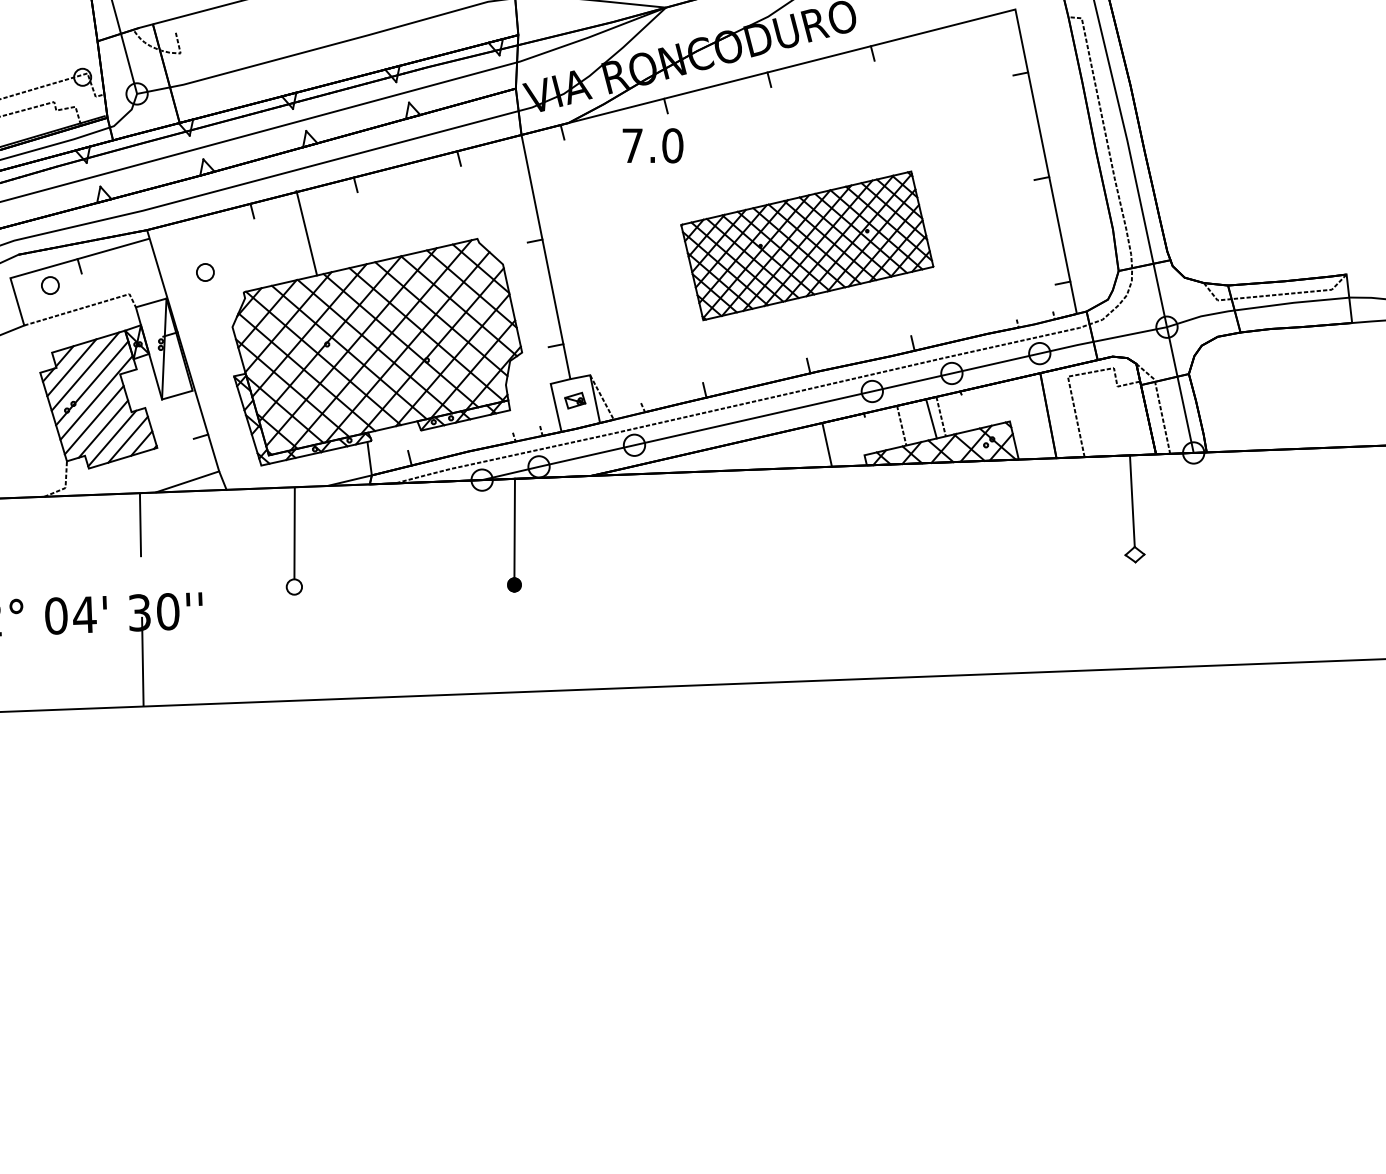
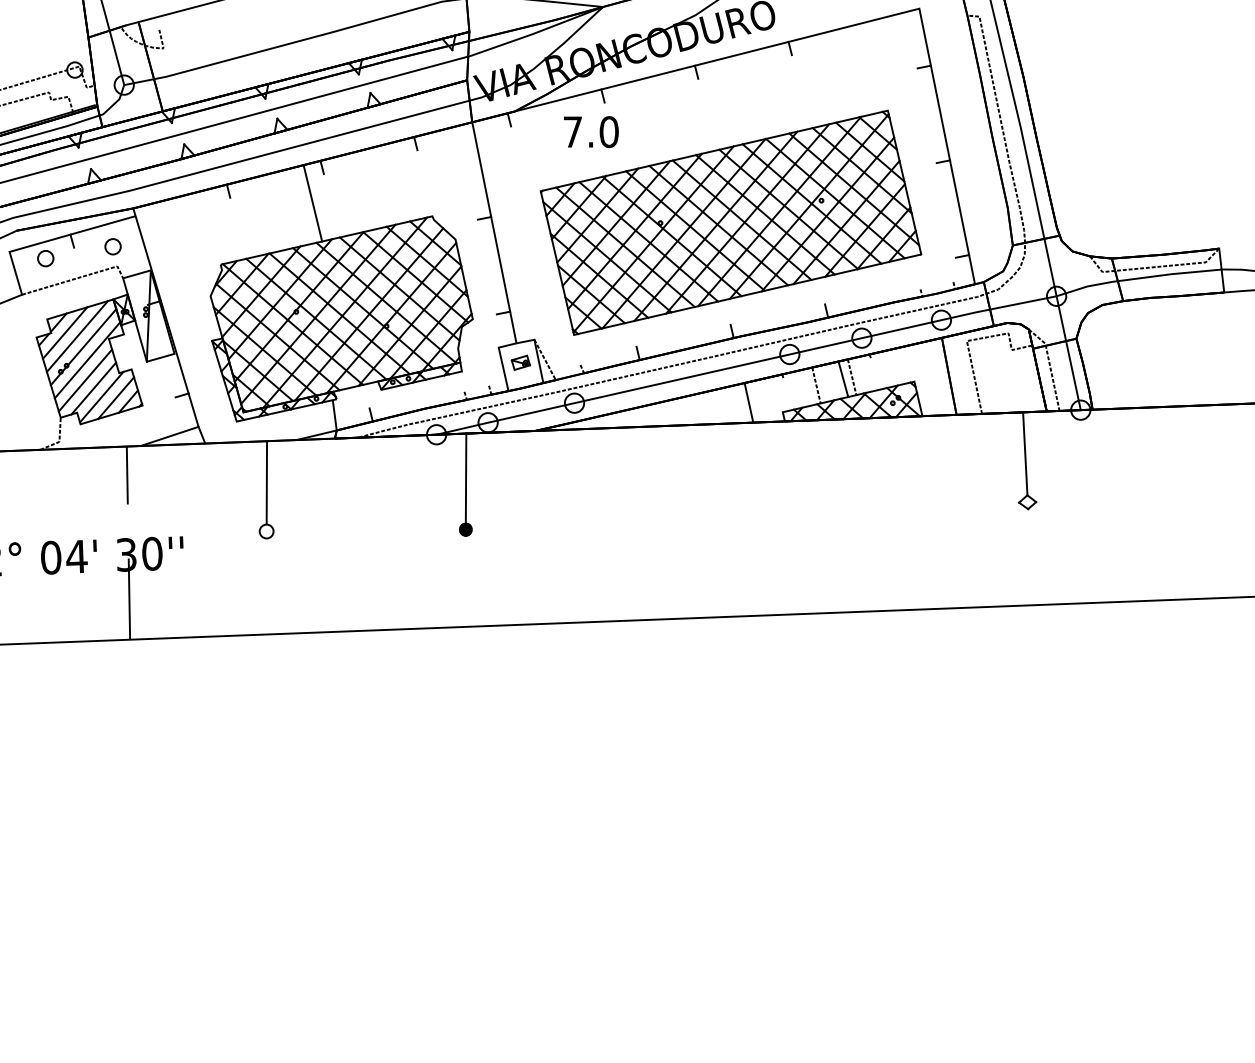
line: (306, 233) -> (312, 203), moved
part: (806, 245) -> (730, 222), size x1.67
part: (204, 272) -> (112, 246), moved

